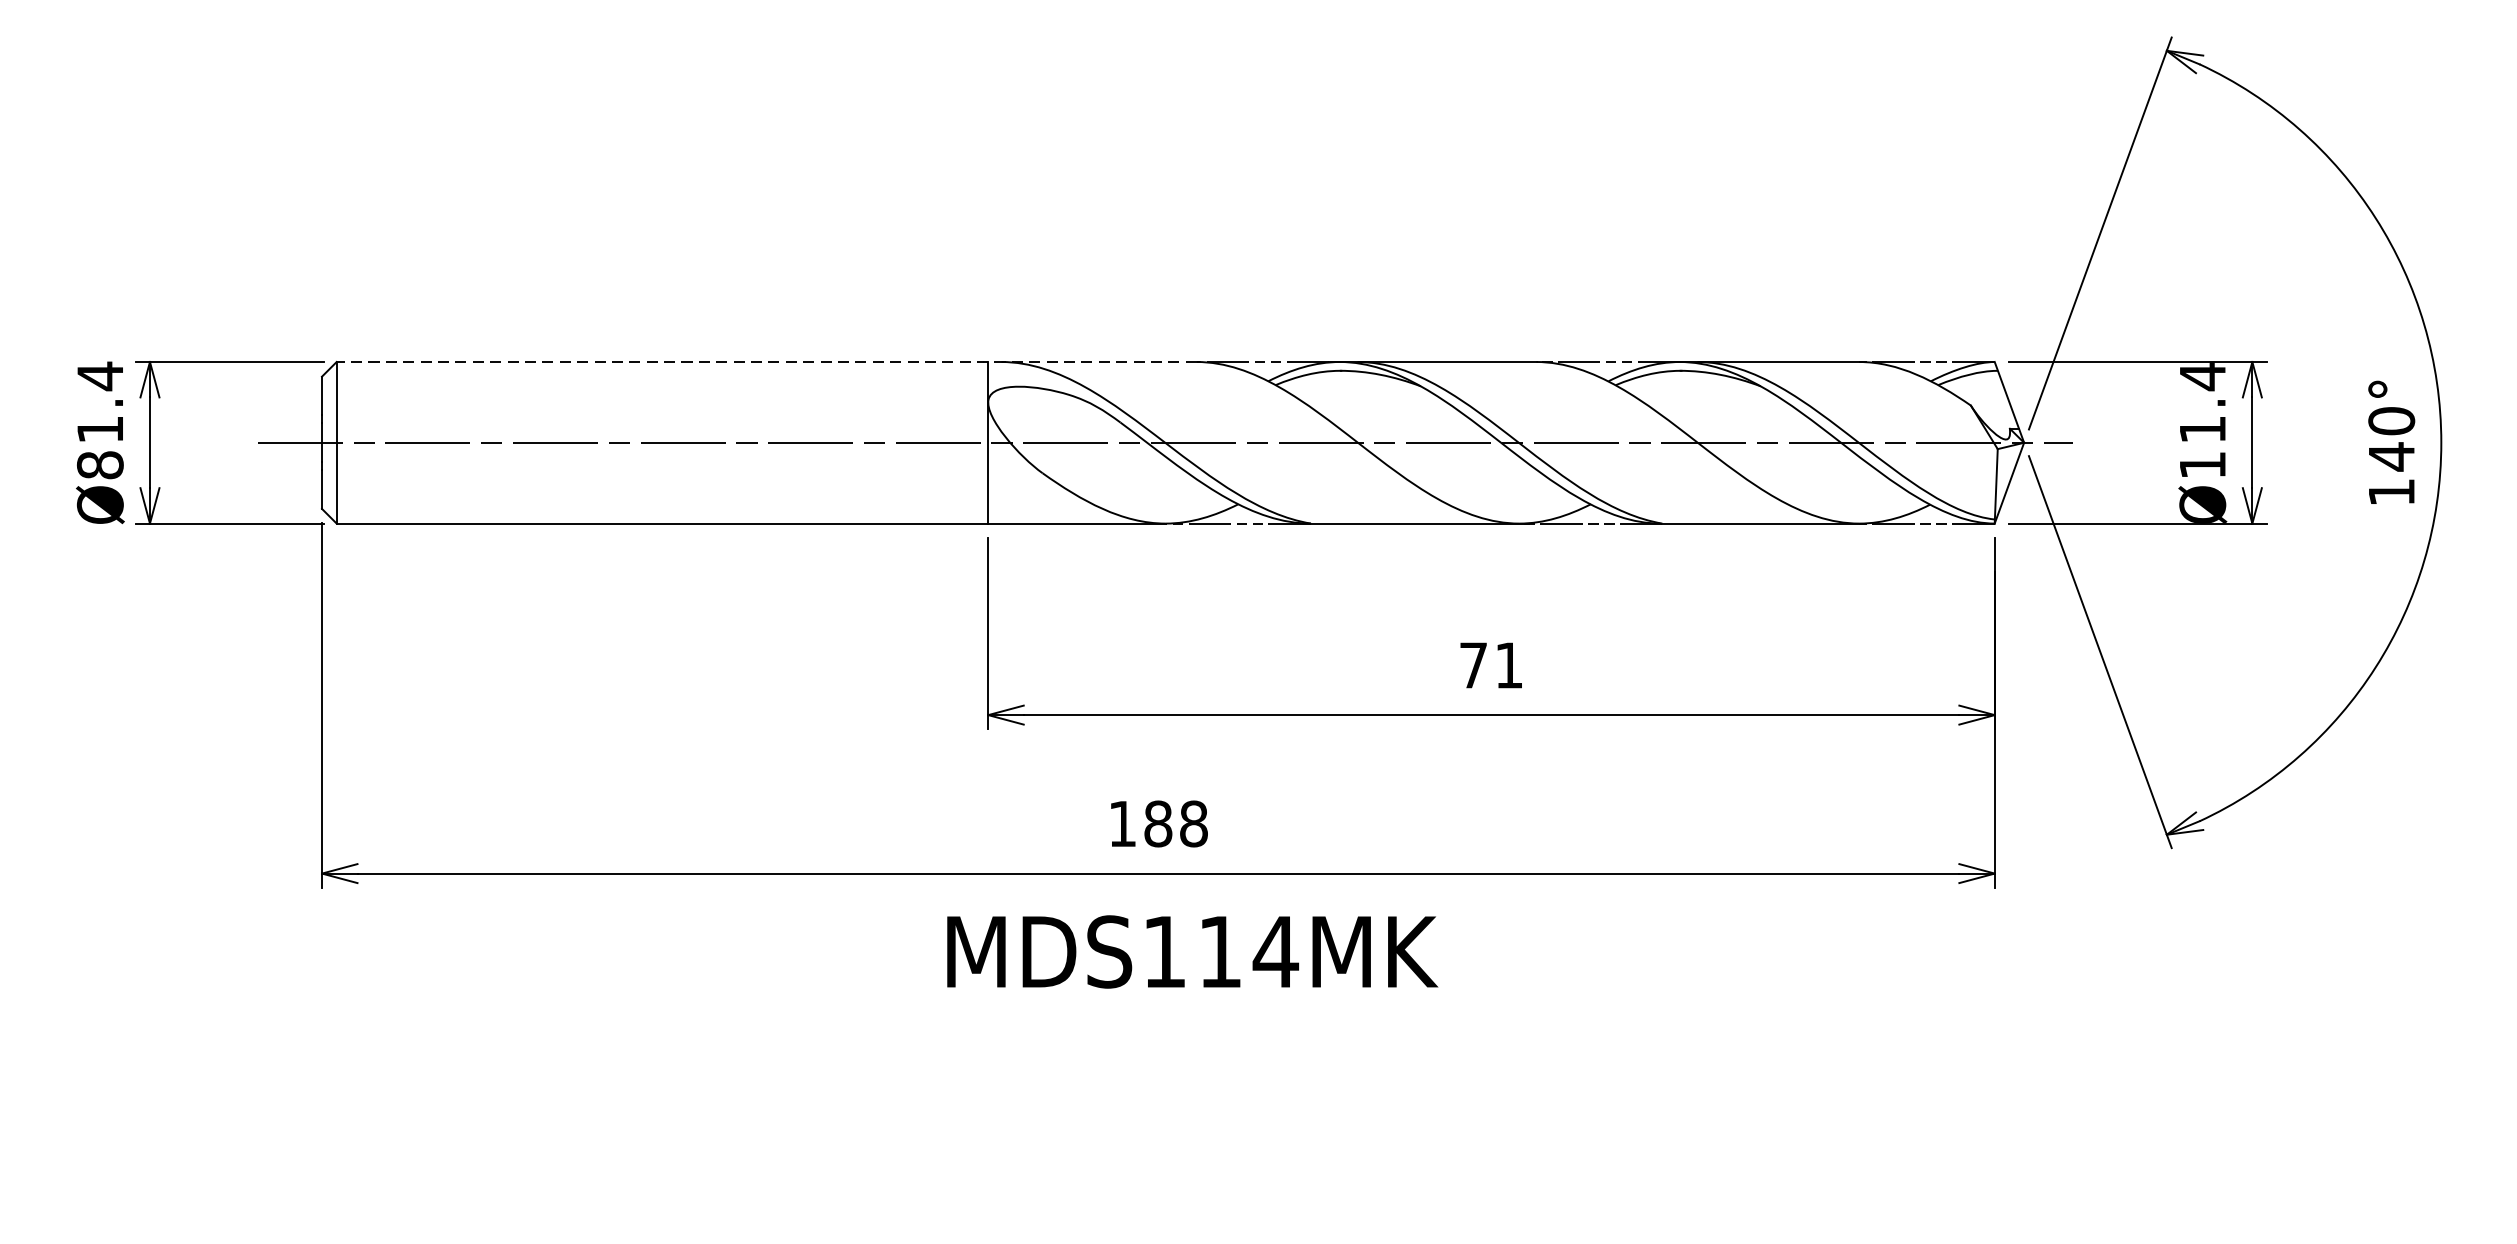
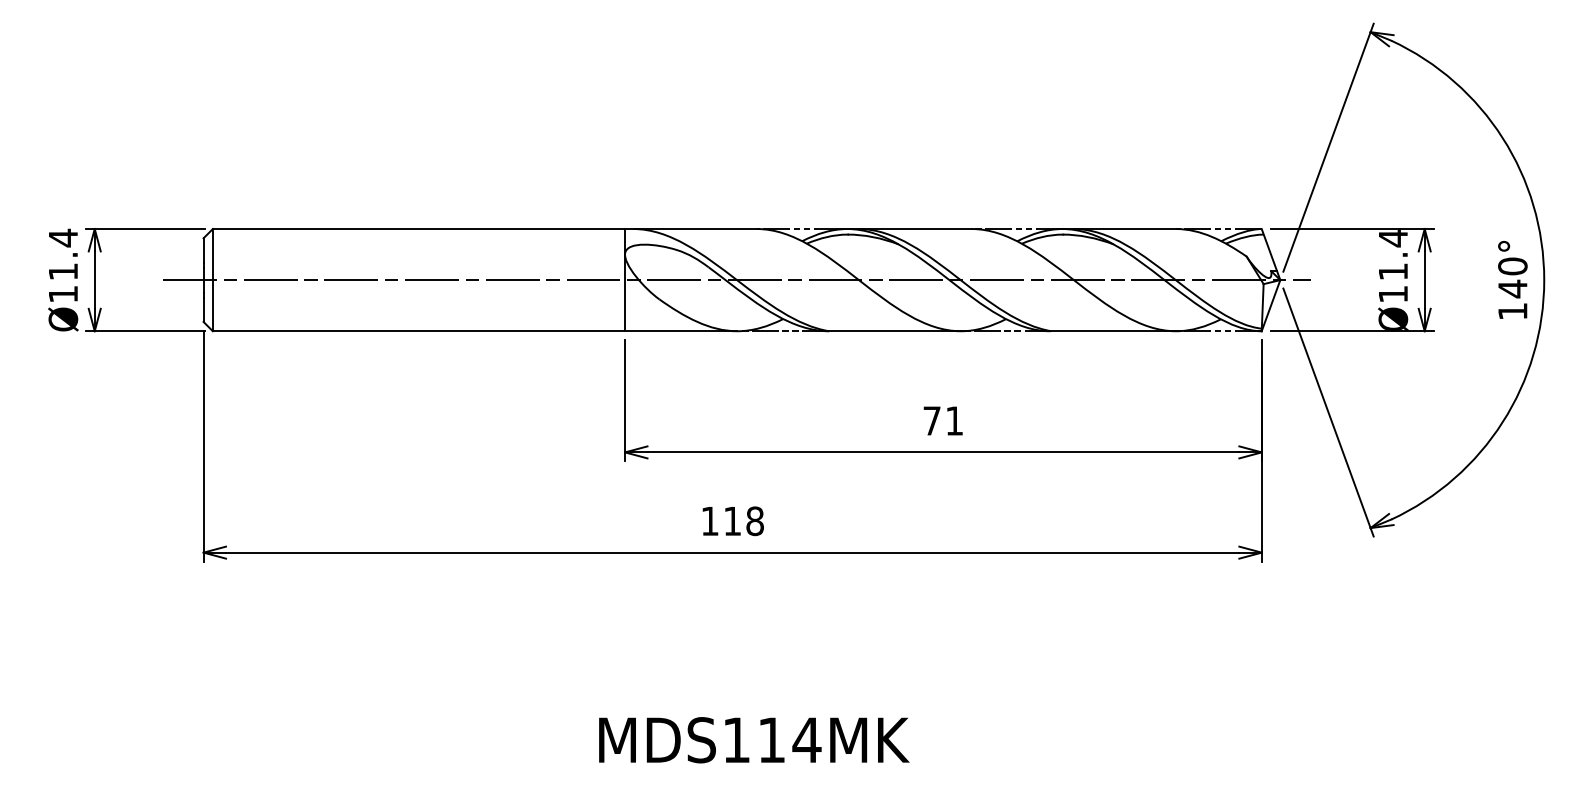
line: (767, 362) -> (485, 229), dashed -> solid
text: (100, 465) -> (63, 294), Ø81.4 -> Ø11.4
text: (1158, 824) -> (732, 521), 188 -> 118
text: (1192, 952) -> (754, 740), moved

